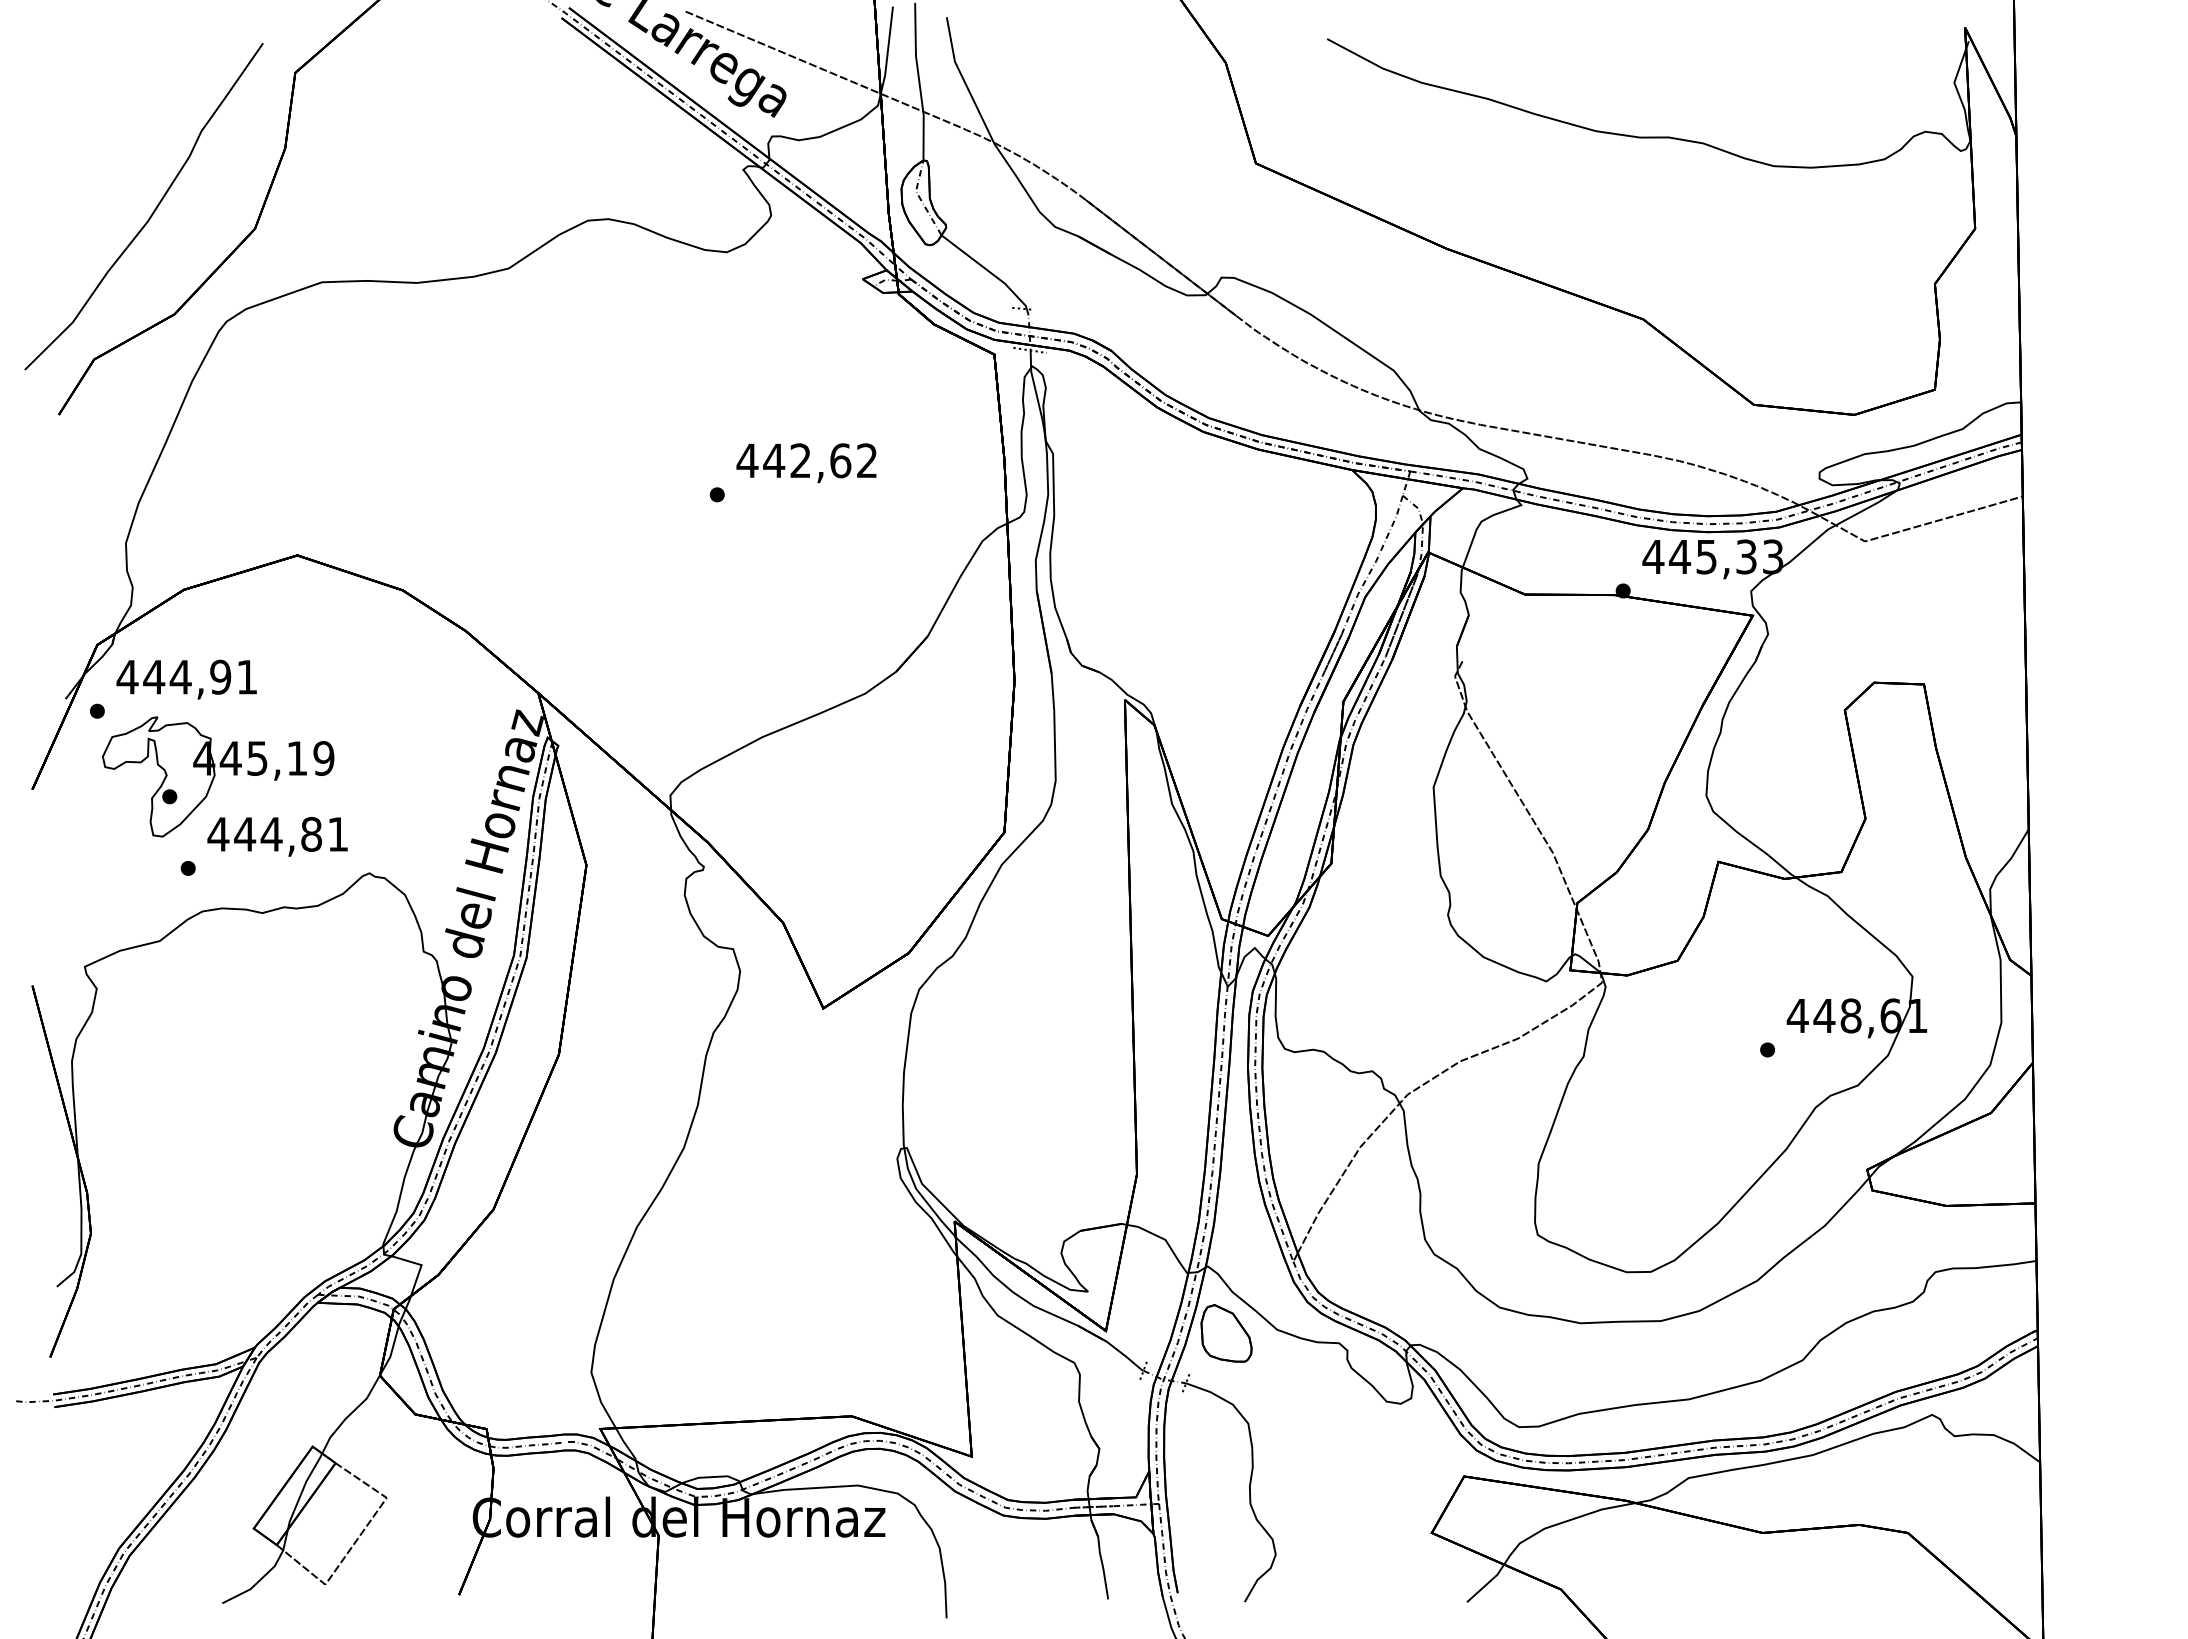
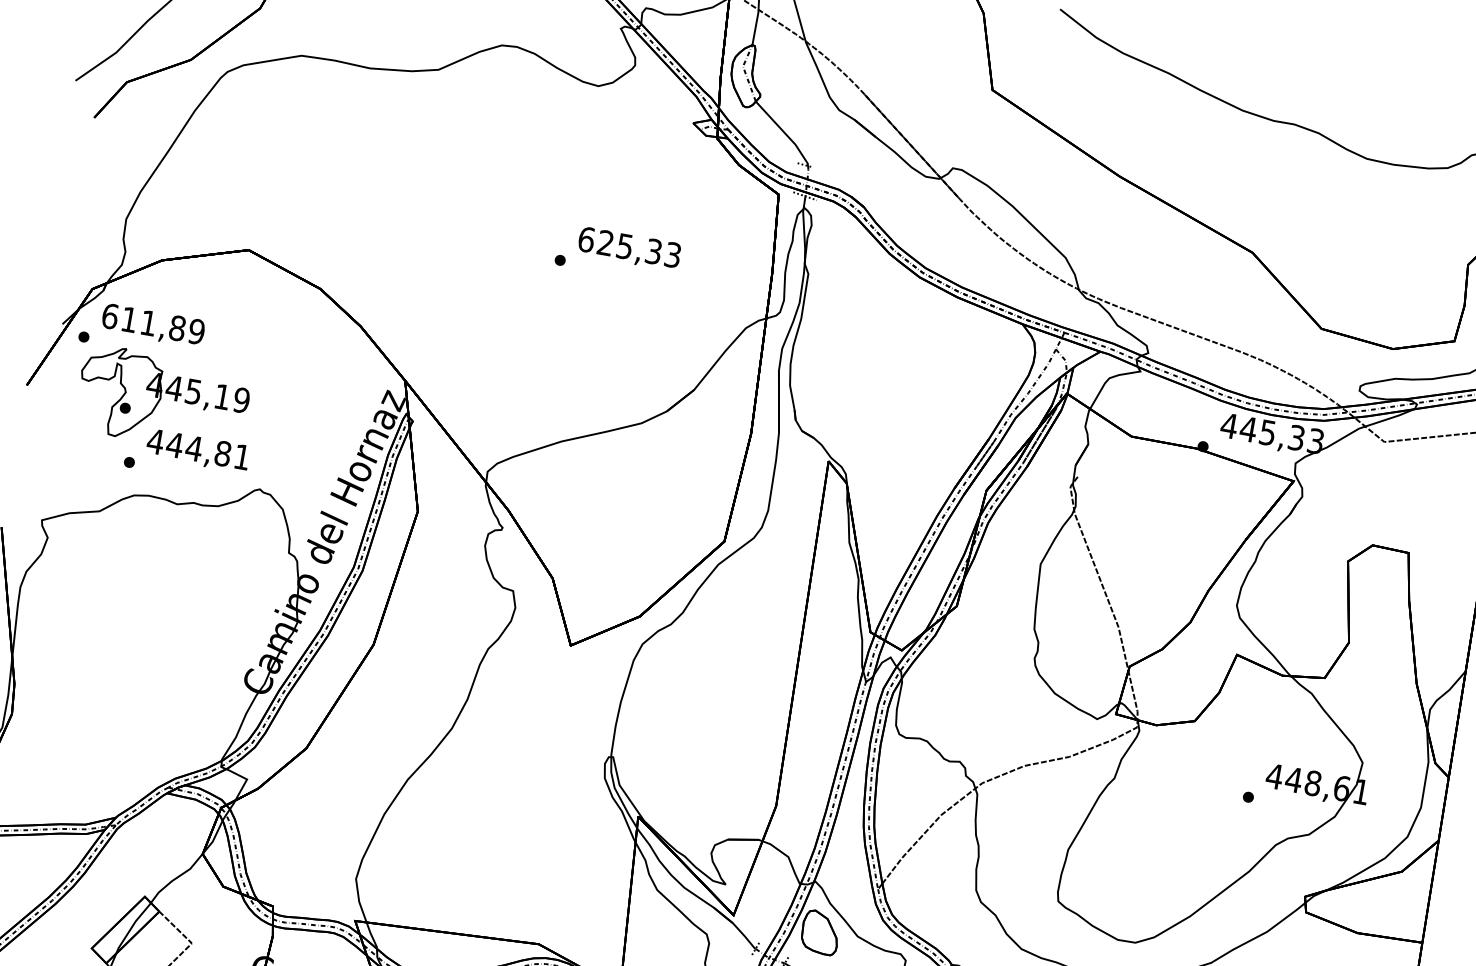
text: (806, 460) -> (629, 247), 442,62 -> 625,33
text: (186, 676) -> (152, 323), 444,91 -> 611,89

